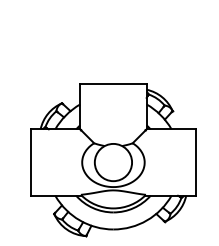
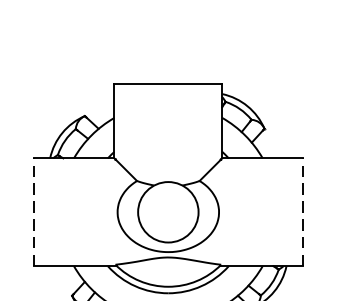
line: (30, 162) -> (33, 212), solid -> dashed
line: (196, 162) -> (303, 212), solid -> dashed

